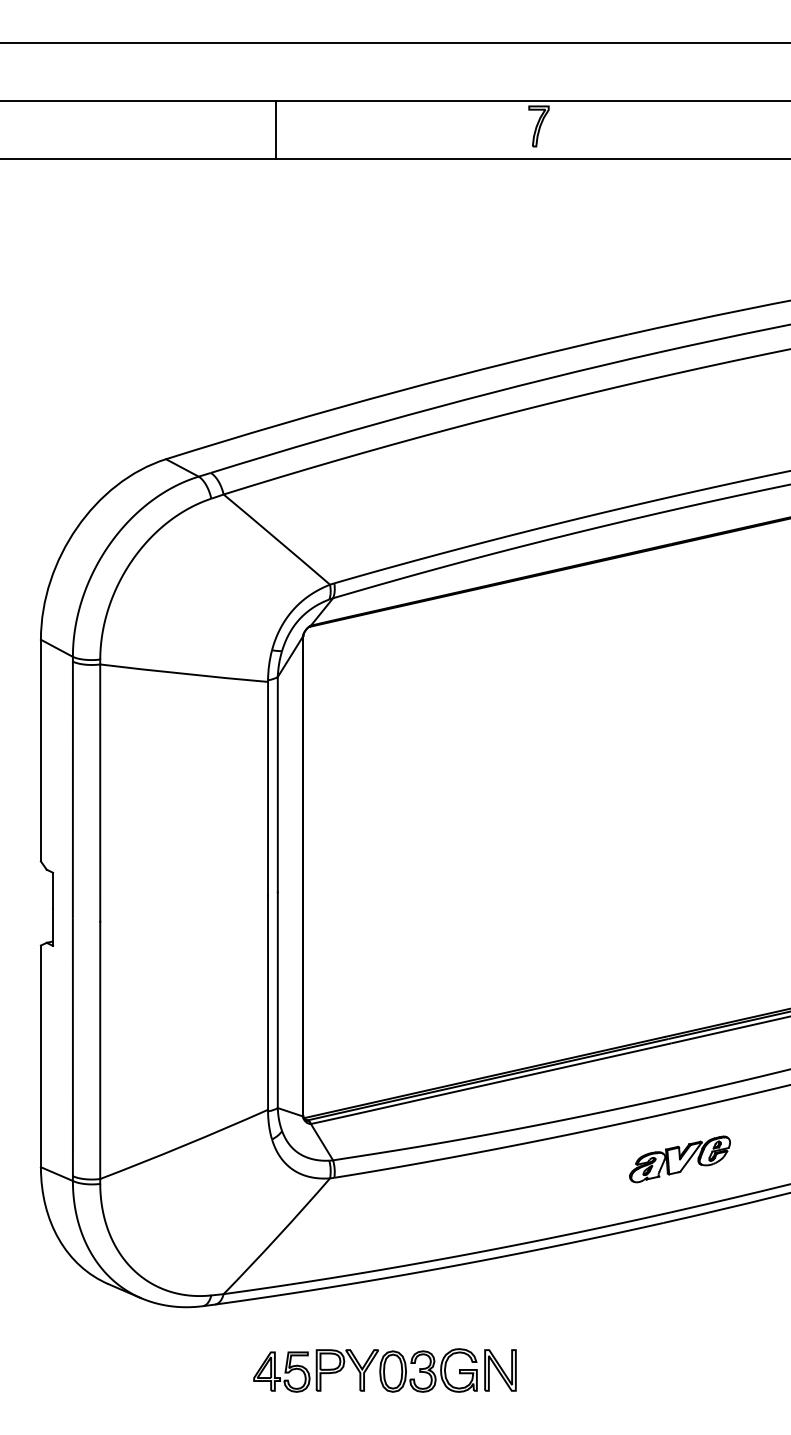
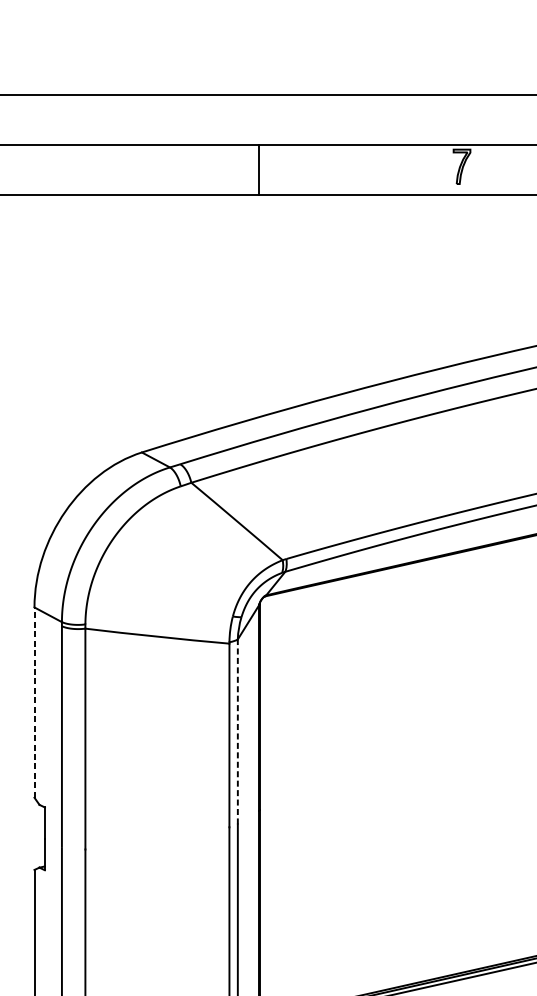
line: (275, 130) -> (259, 170), moved
line: (40, 750) -> (34, 702), solid -> dashed
line: (277, 784) -> (237, 731), solid -> dashed

